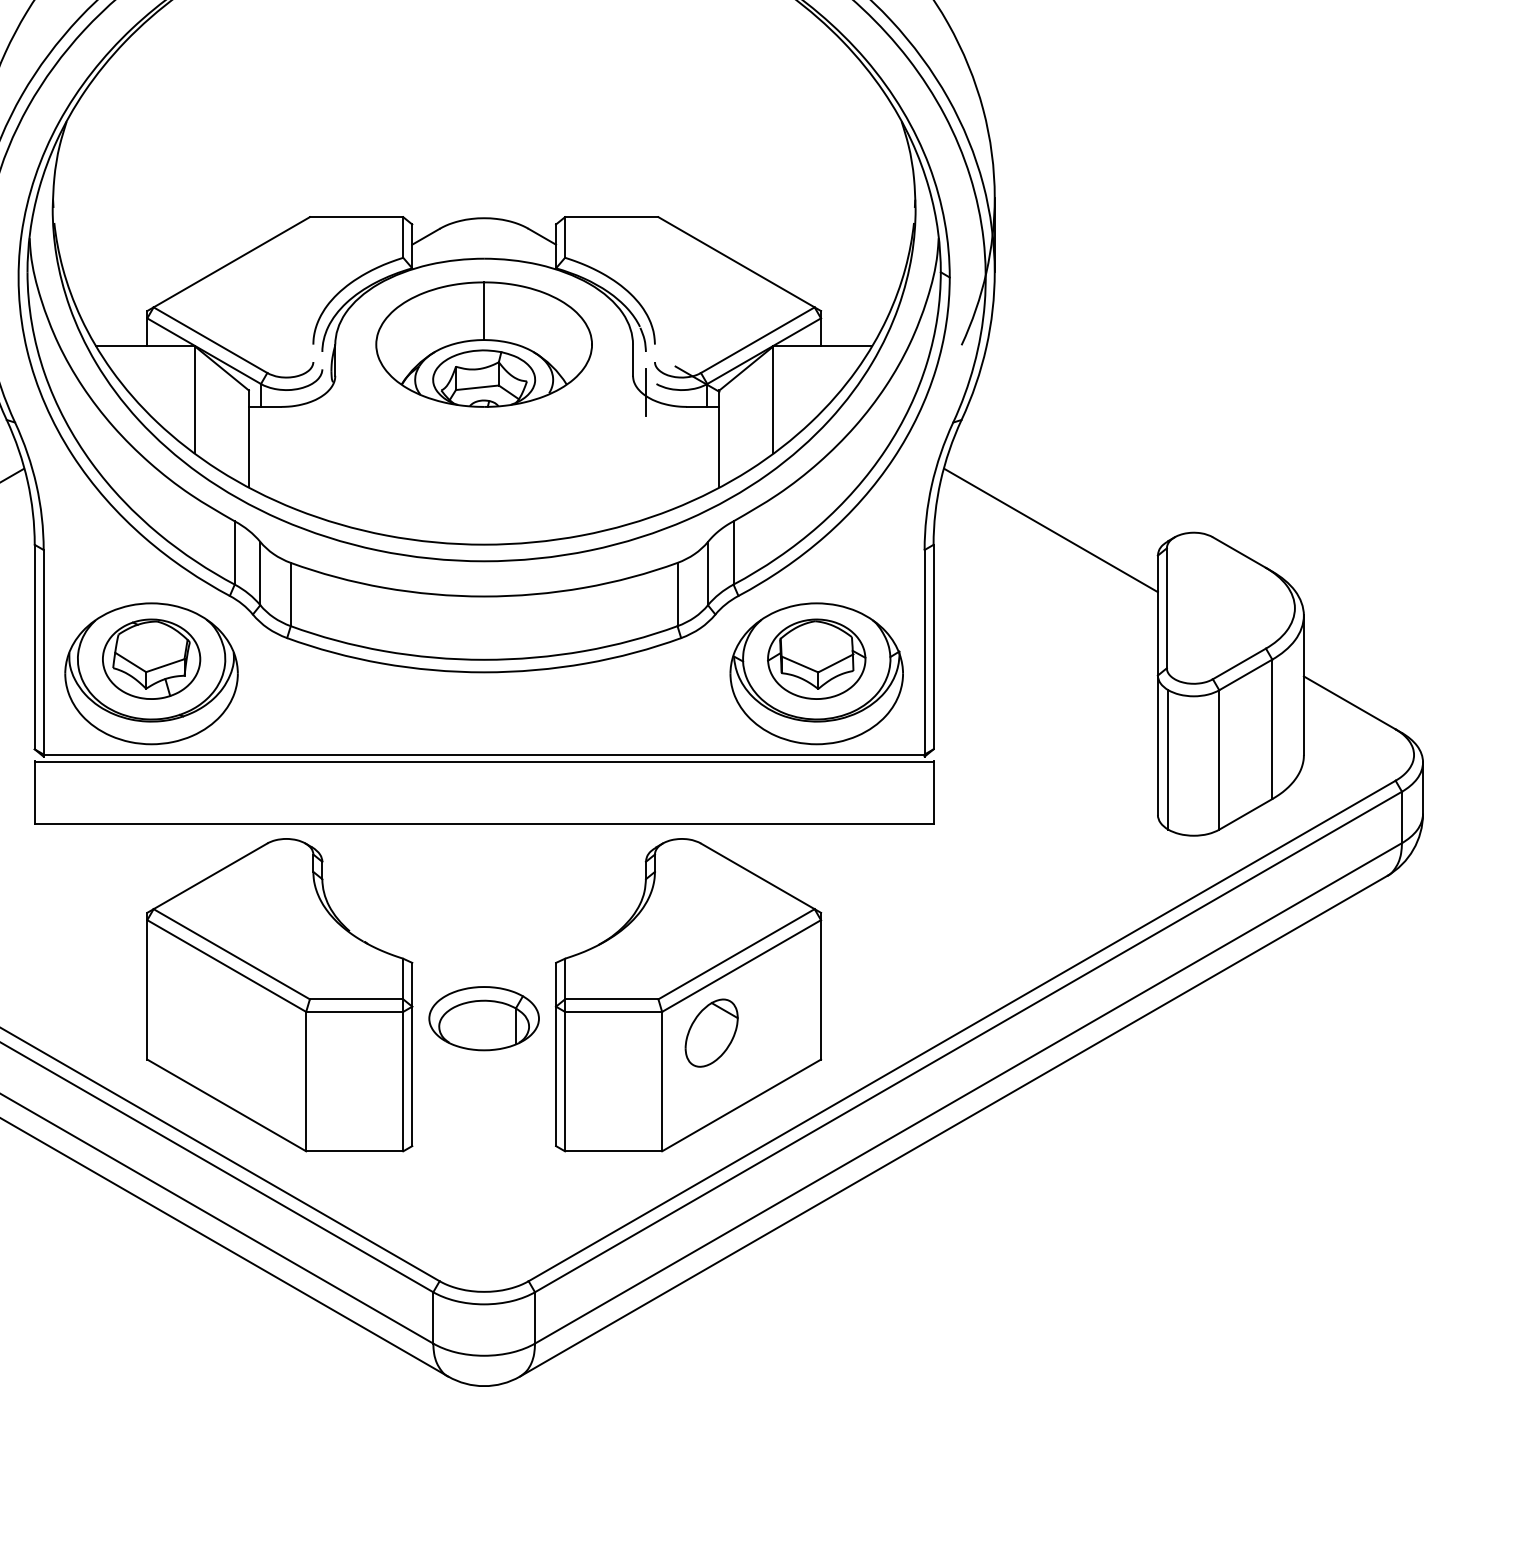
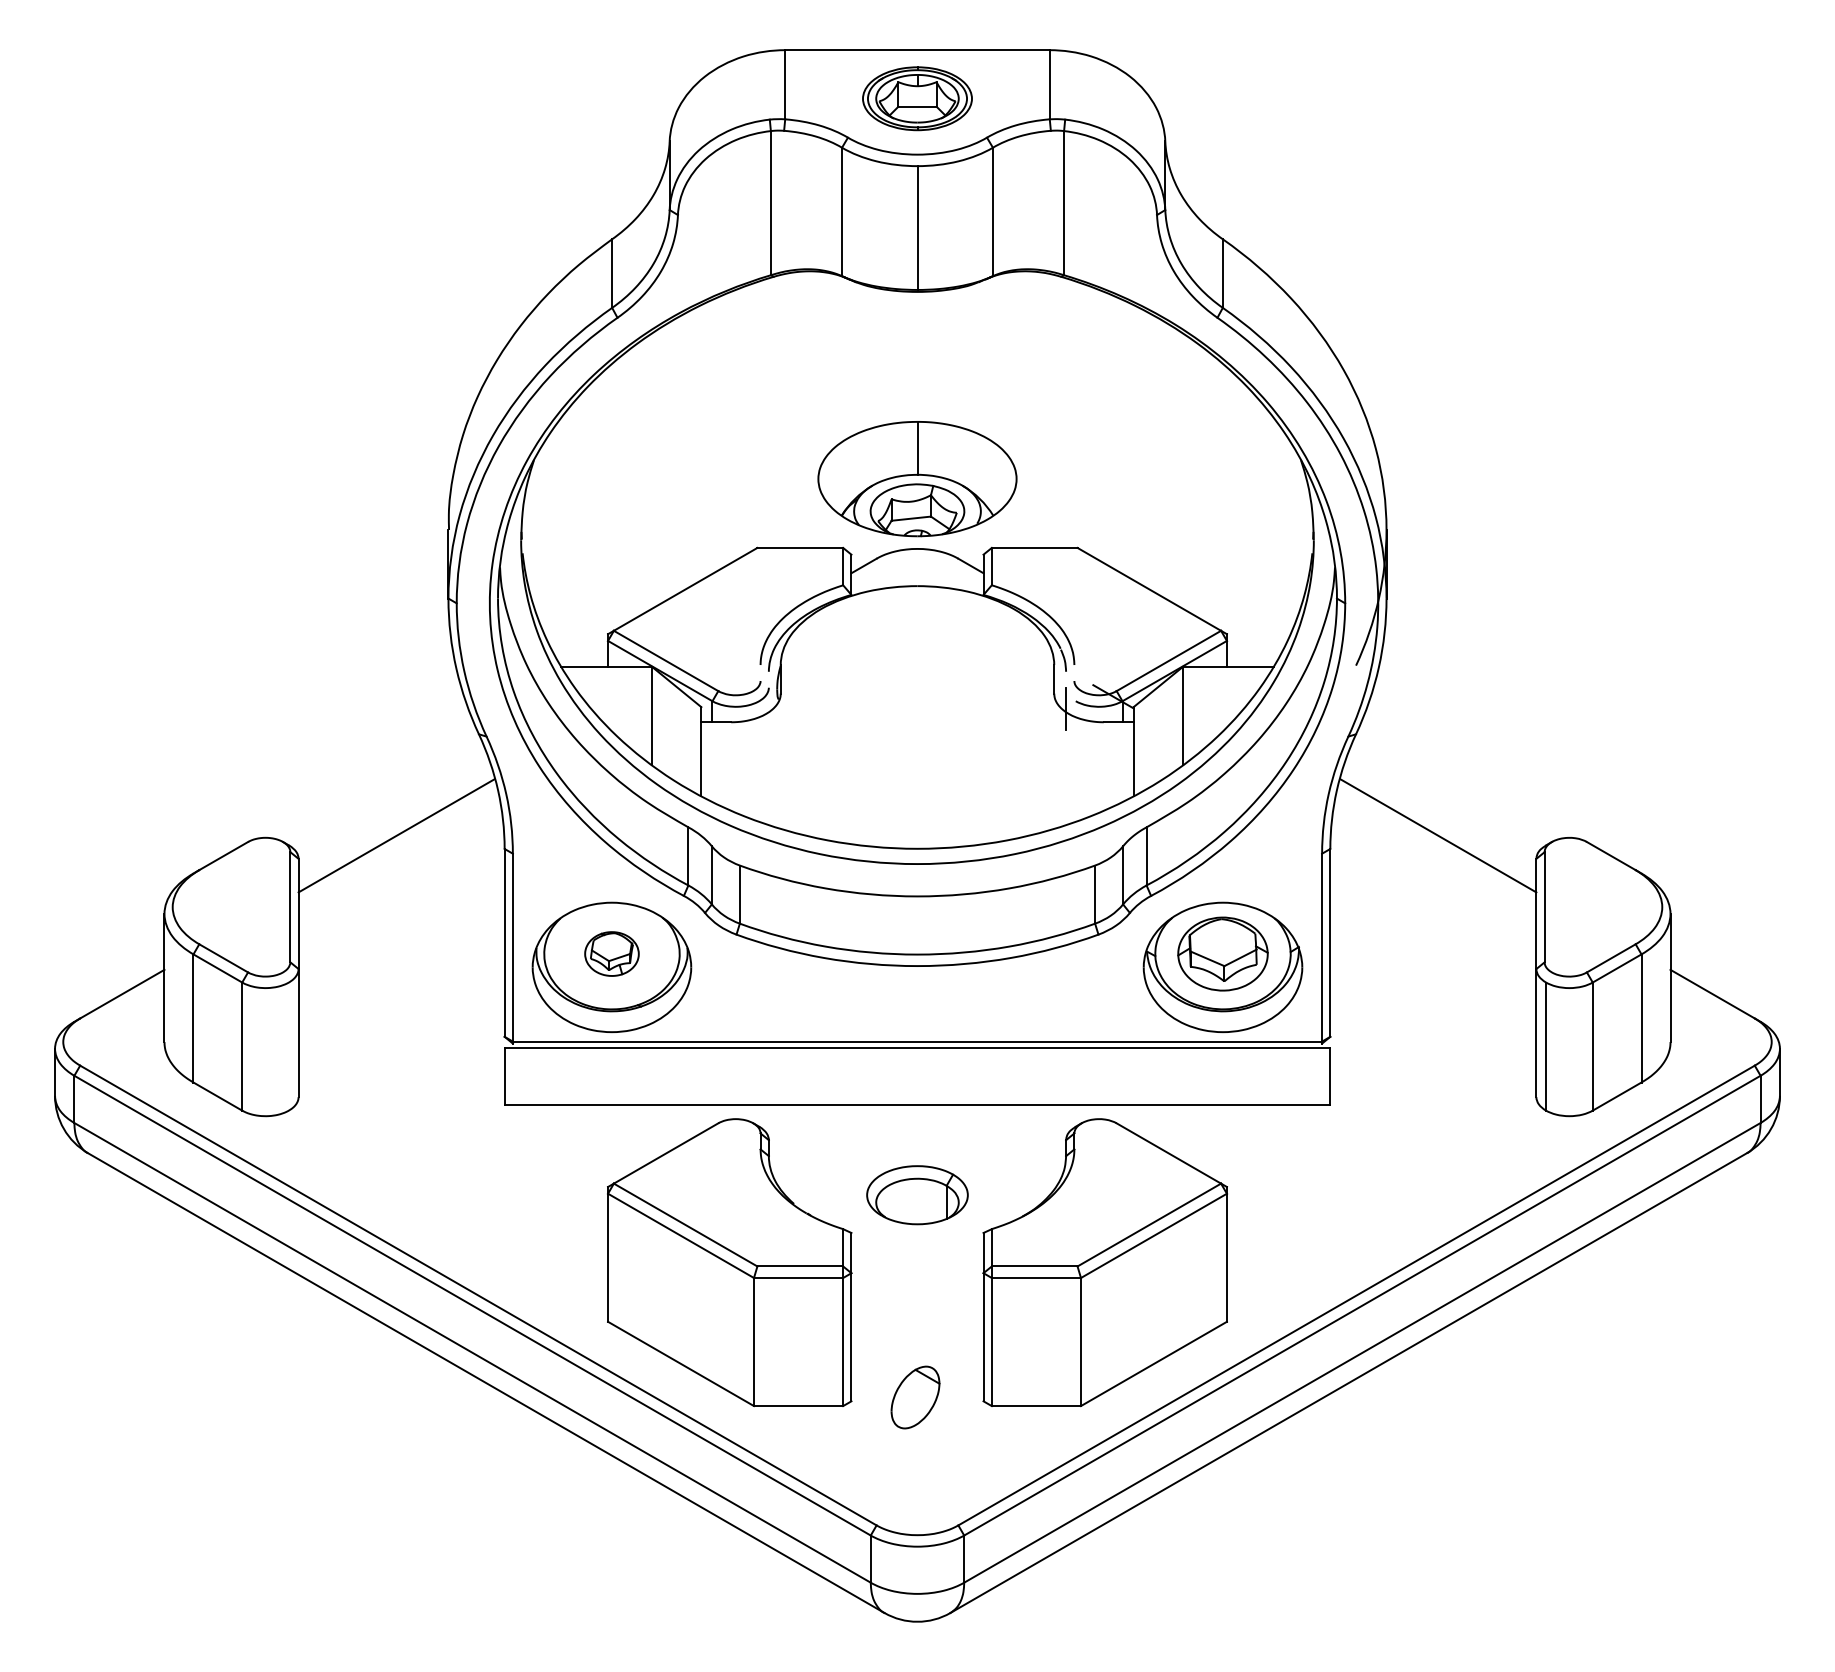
part: (484, 345) -> (917, 479), moved
part: (151, 658) -> (611, 953), size x0.6
part: (484, 1018) -> (917, 1195), moved
part: (711, 1033) -> (915, 1397), moved

